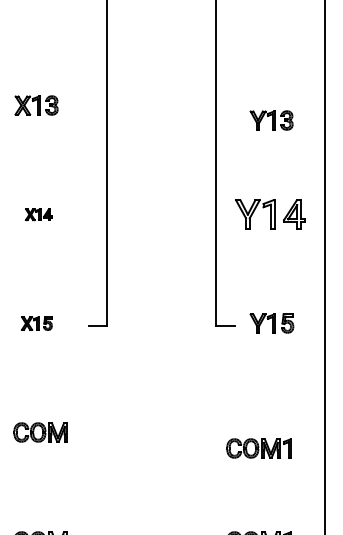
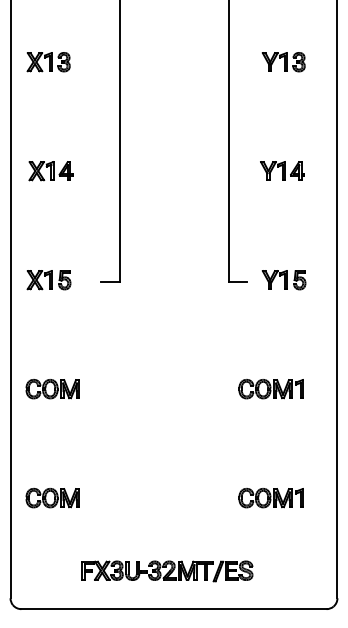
part: (271, 120) -> (283, 62), moved
part: (270, 213) -> (282, 170), size x0.62
part: (38, 214) -> (50, 171), size x1.67
part: (36, 323) -> (48, 280), size x1.43
part: (258, 448) -> (270, 389), moved

